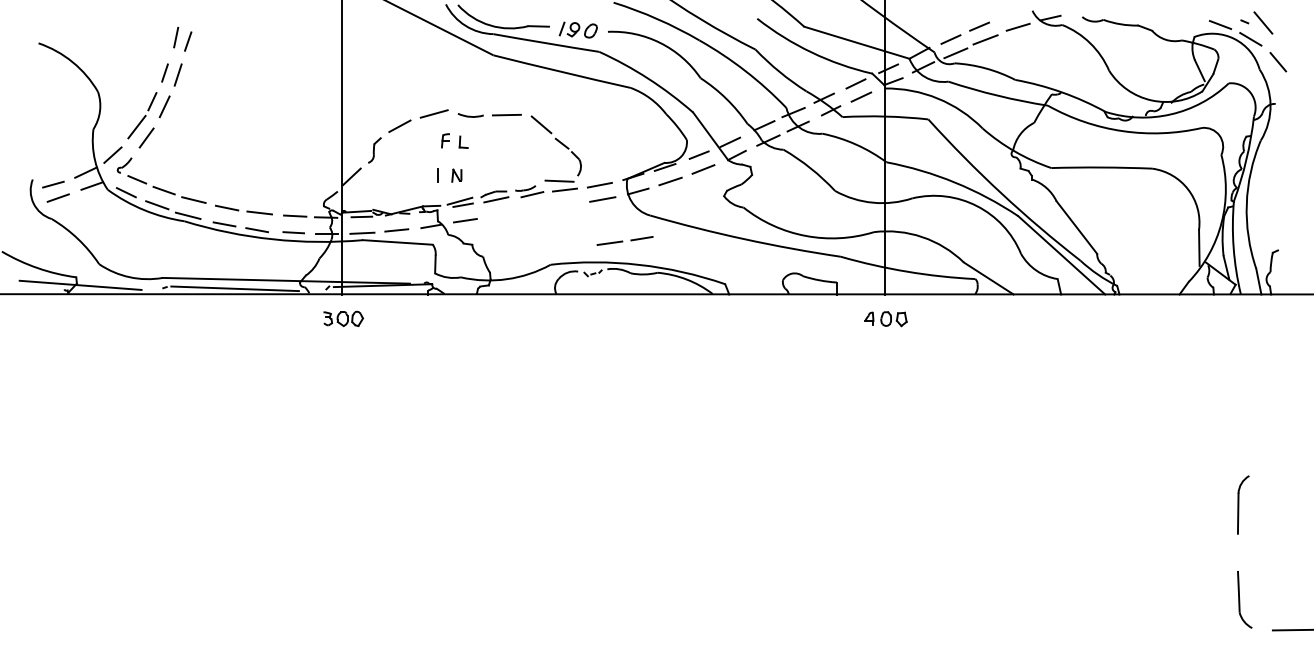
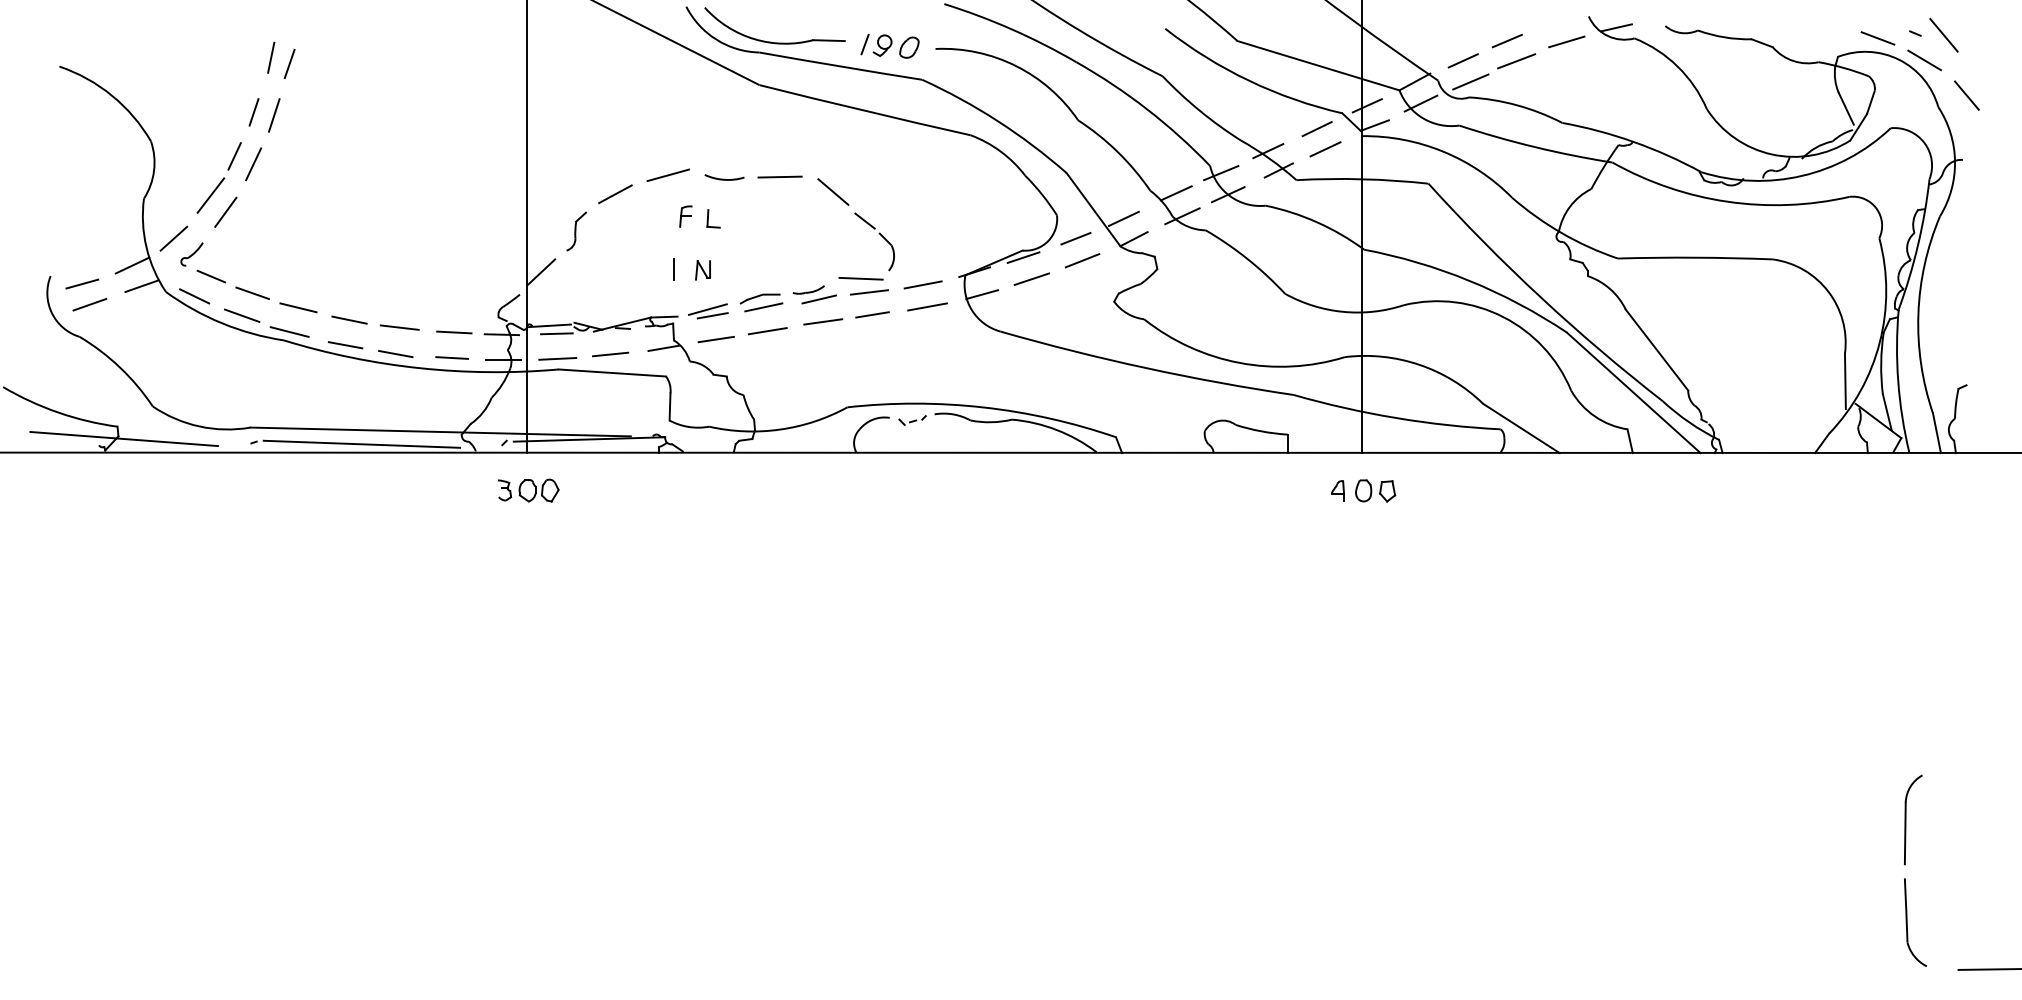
line: (498, 215) -> (767, 331), added
line: (623, 241) -> (844, 319), moved
part: (1243, 504) -> (1913, 819), moved

